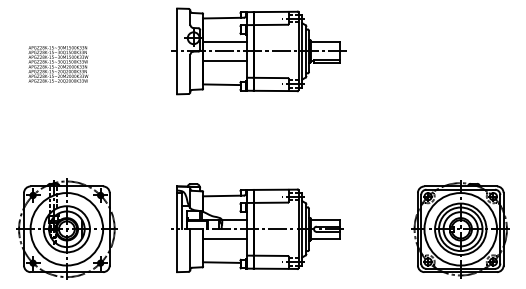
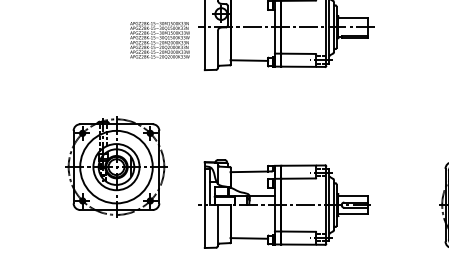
line: (224, 42) -> (252, 18), removed
line: (224, 60) -> (252, 36), removed
text: (58, 64) -> (160, 40), moved
part: (66, 228) -> (116, 166), moved
line: (224, 238) -> (252, 214), removed

